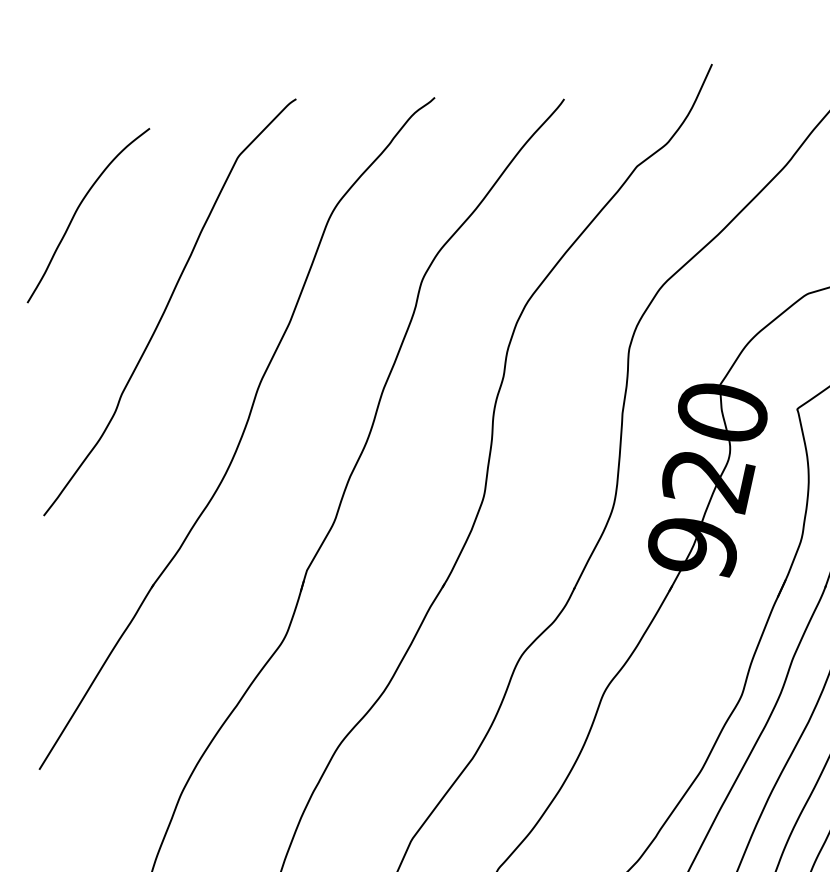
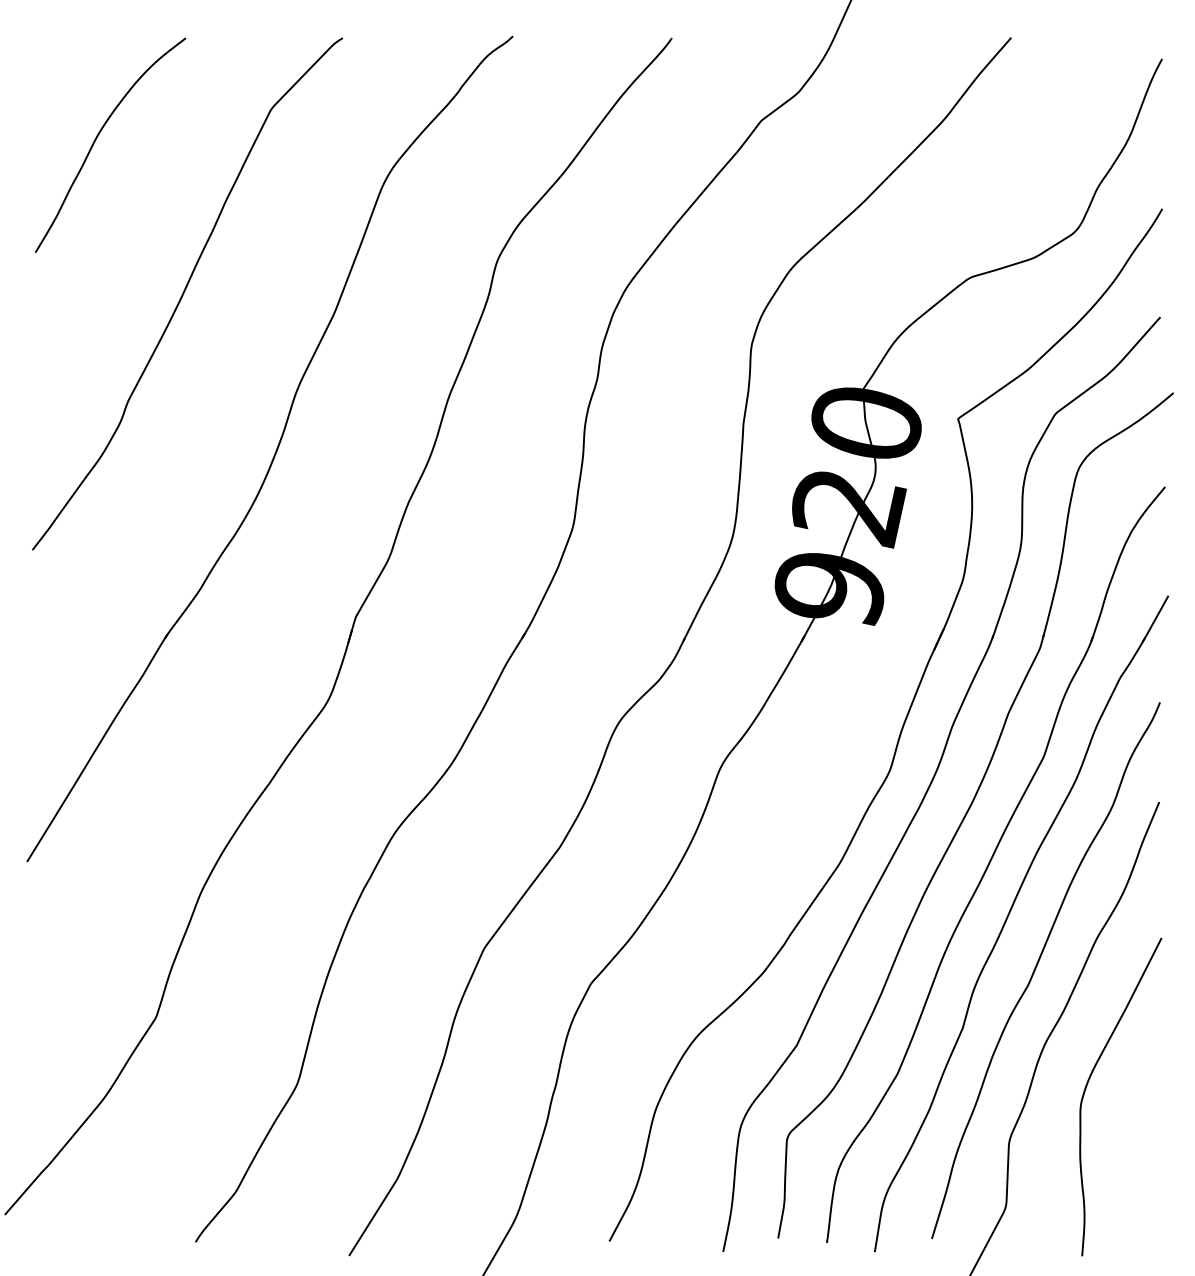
curve: (77, 210) -> (97, 138), moved

